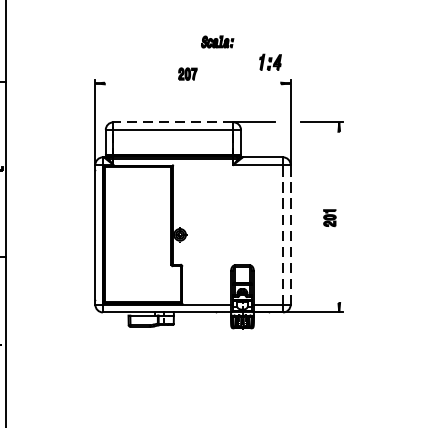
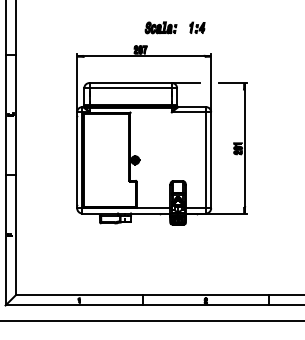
part: (216, 41) -> (160, 27), size x1.43
part: (270, 61) -> (197, 27), moved
line: (192, 83) -> (143, 56), added
line: (173, 123) -> (130, 83), dashed -> solid
line: (339, 217) -> (244, 148), added
line: (282, 233) -> (205, 159), dashed -> solid
line: (291, 233) -> (211, 159), dashed -> solid

